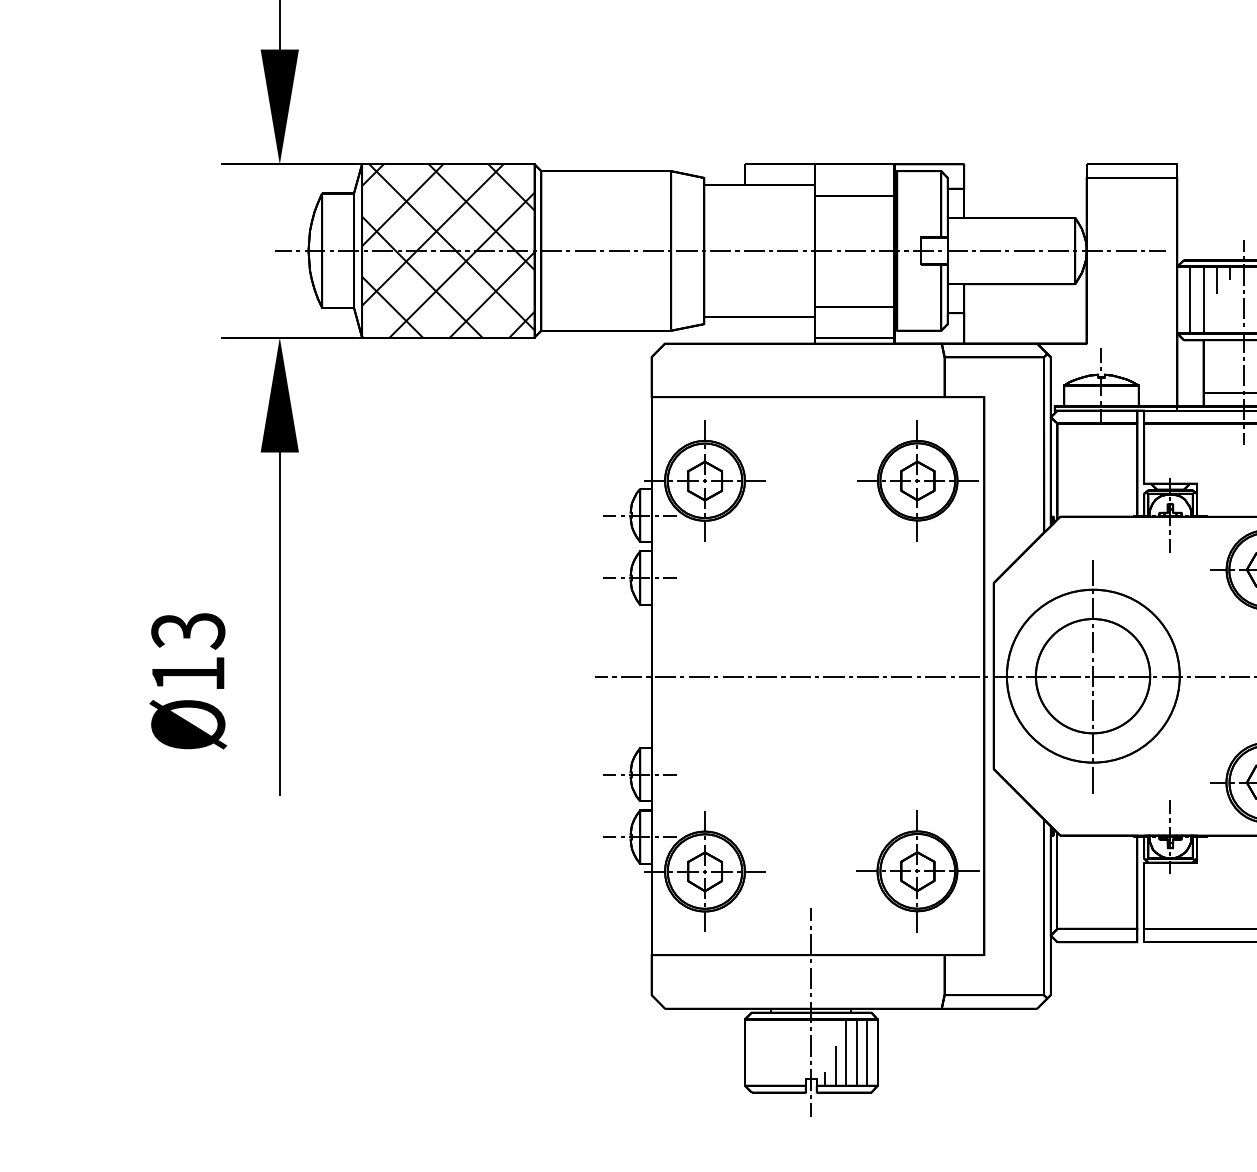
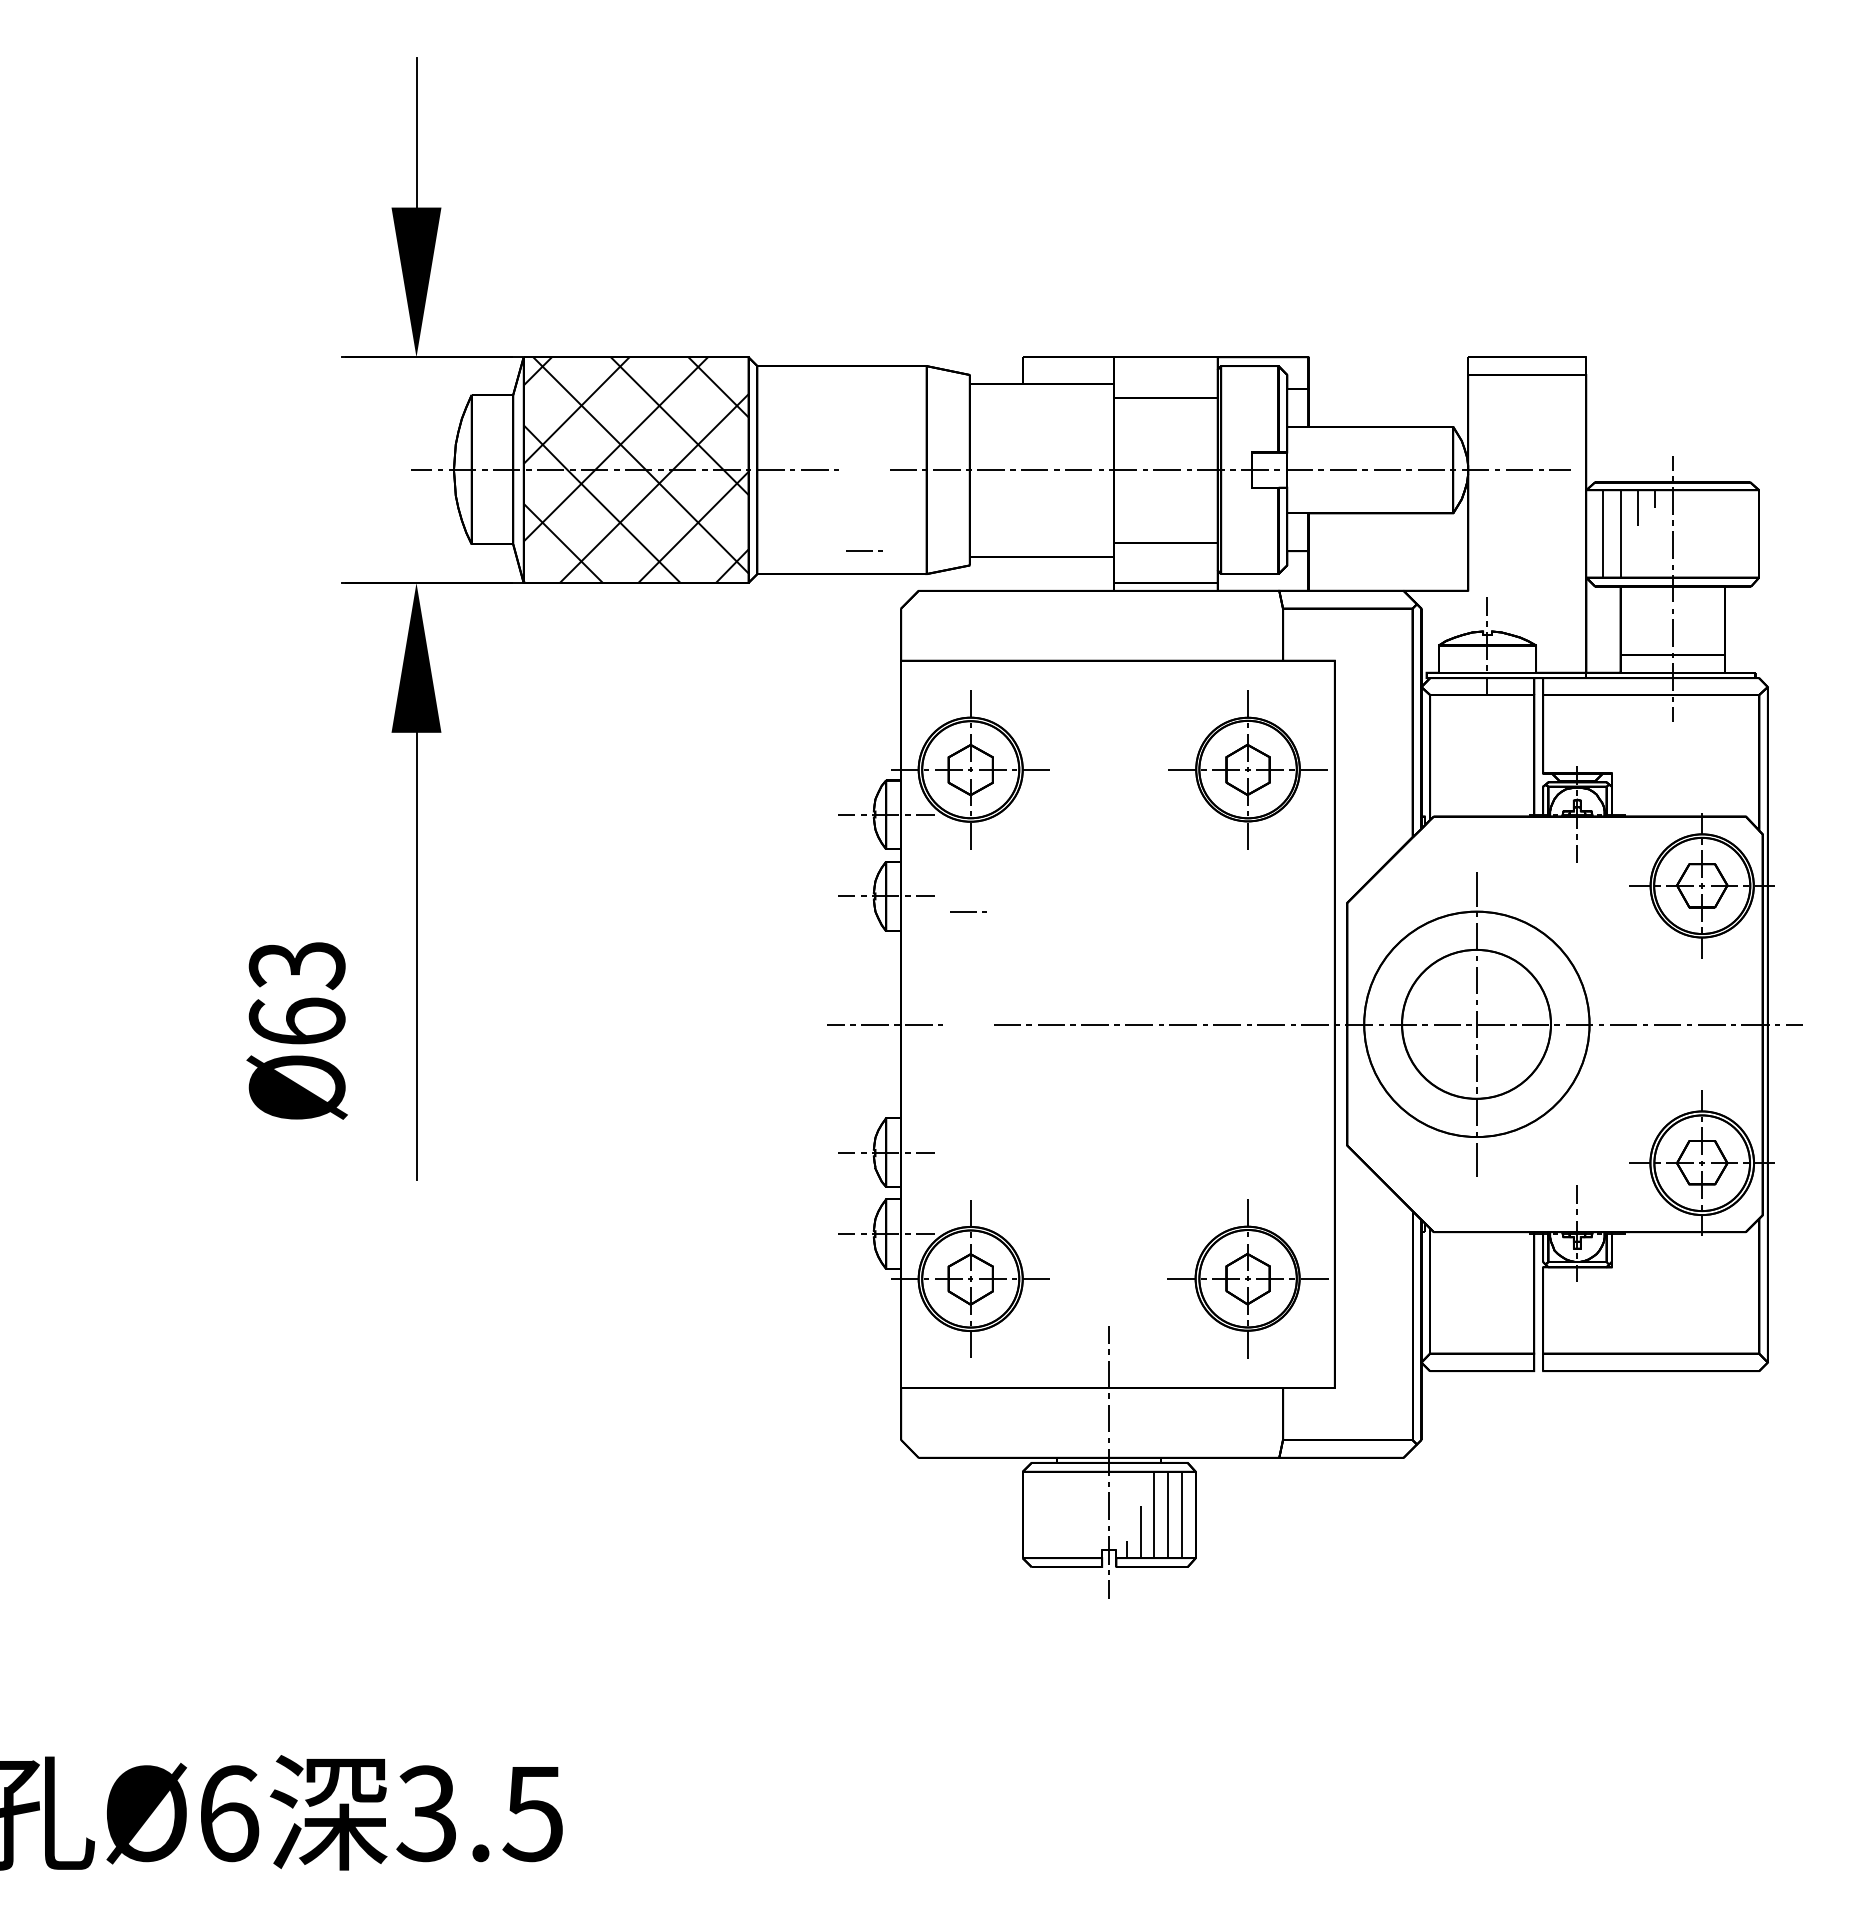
line: (623, 250) -> (864, 550), moved
text: (187, 673) -> (296, 1020), Ø13 -> Ø63
line: (703, 676) -> (968, 911), moved

